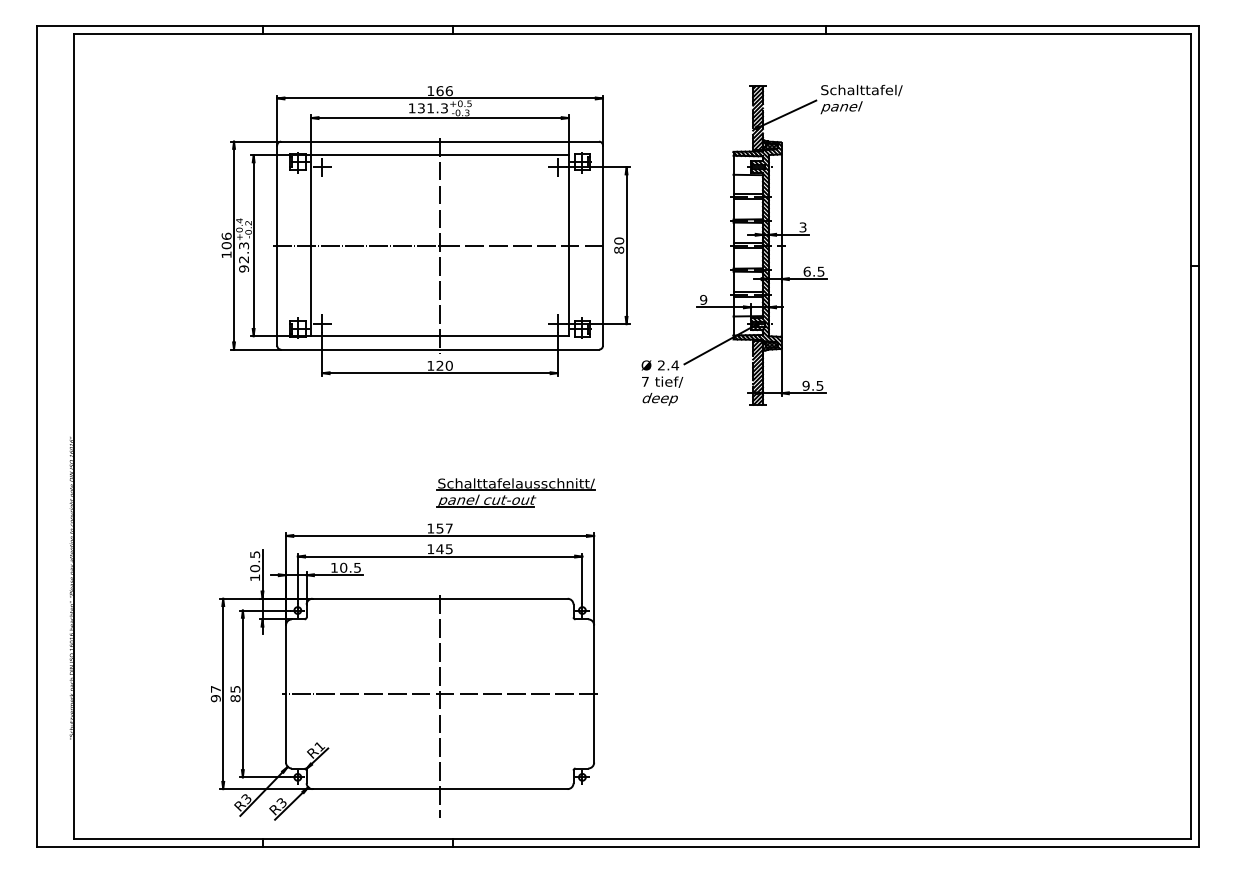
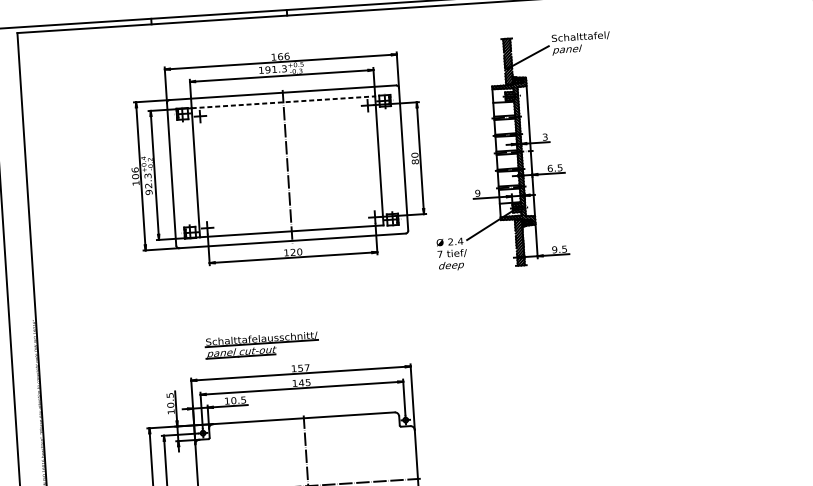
text: (420, 108) -> (267, 70), 131.3 -> 191.3
line: (440, 155) -> (283, 102), solid -> dashed
line: (439, 245) -> (287, 166), removed
part: (515, 492) -> (261, 345), moved

